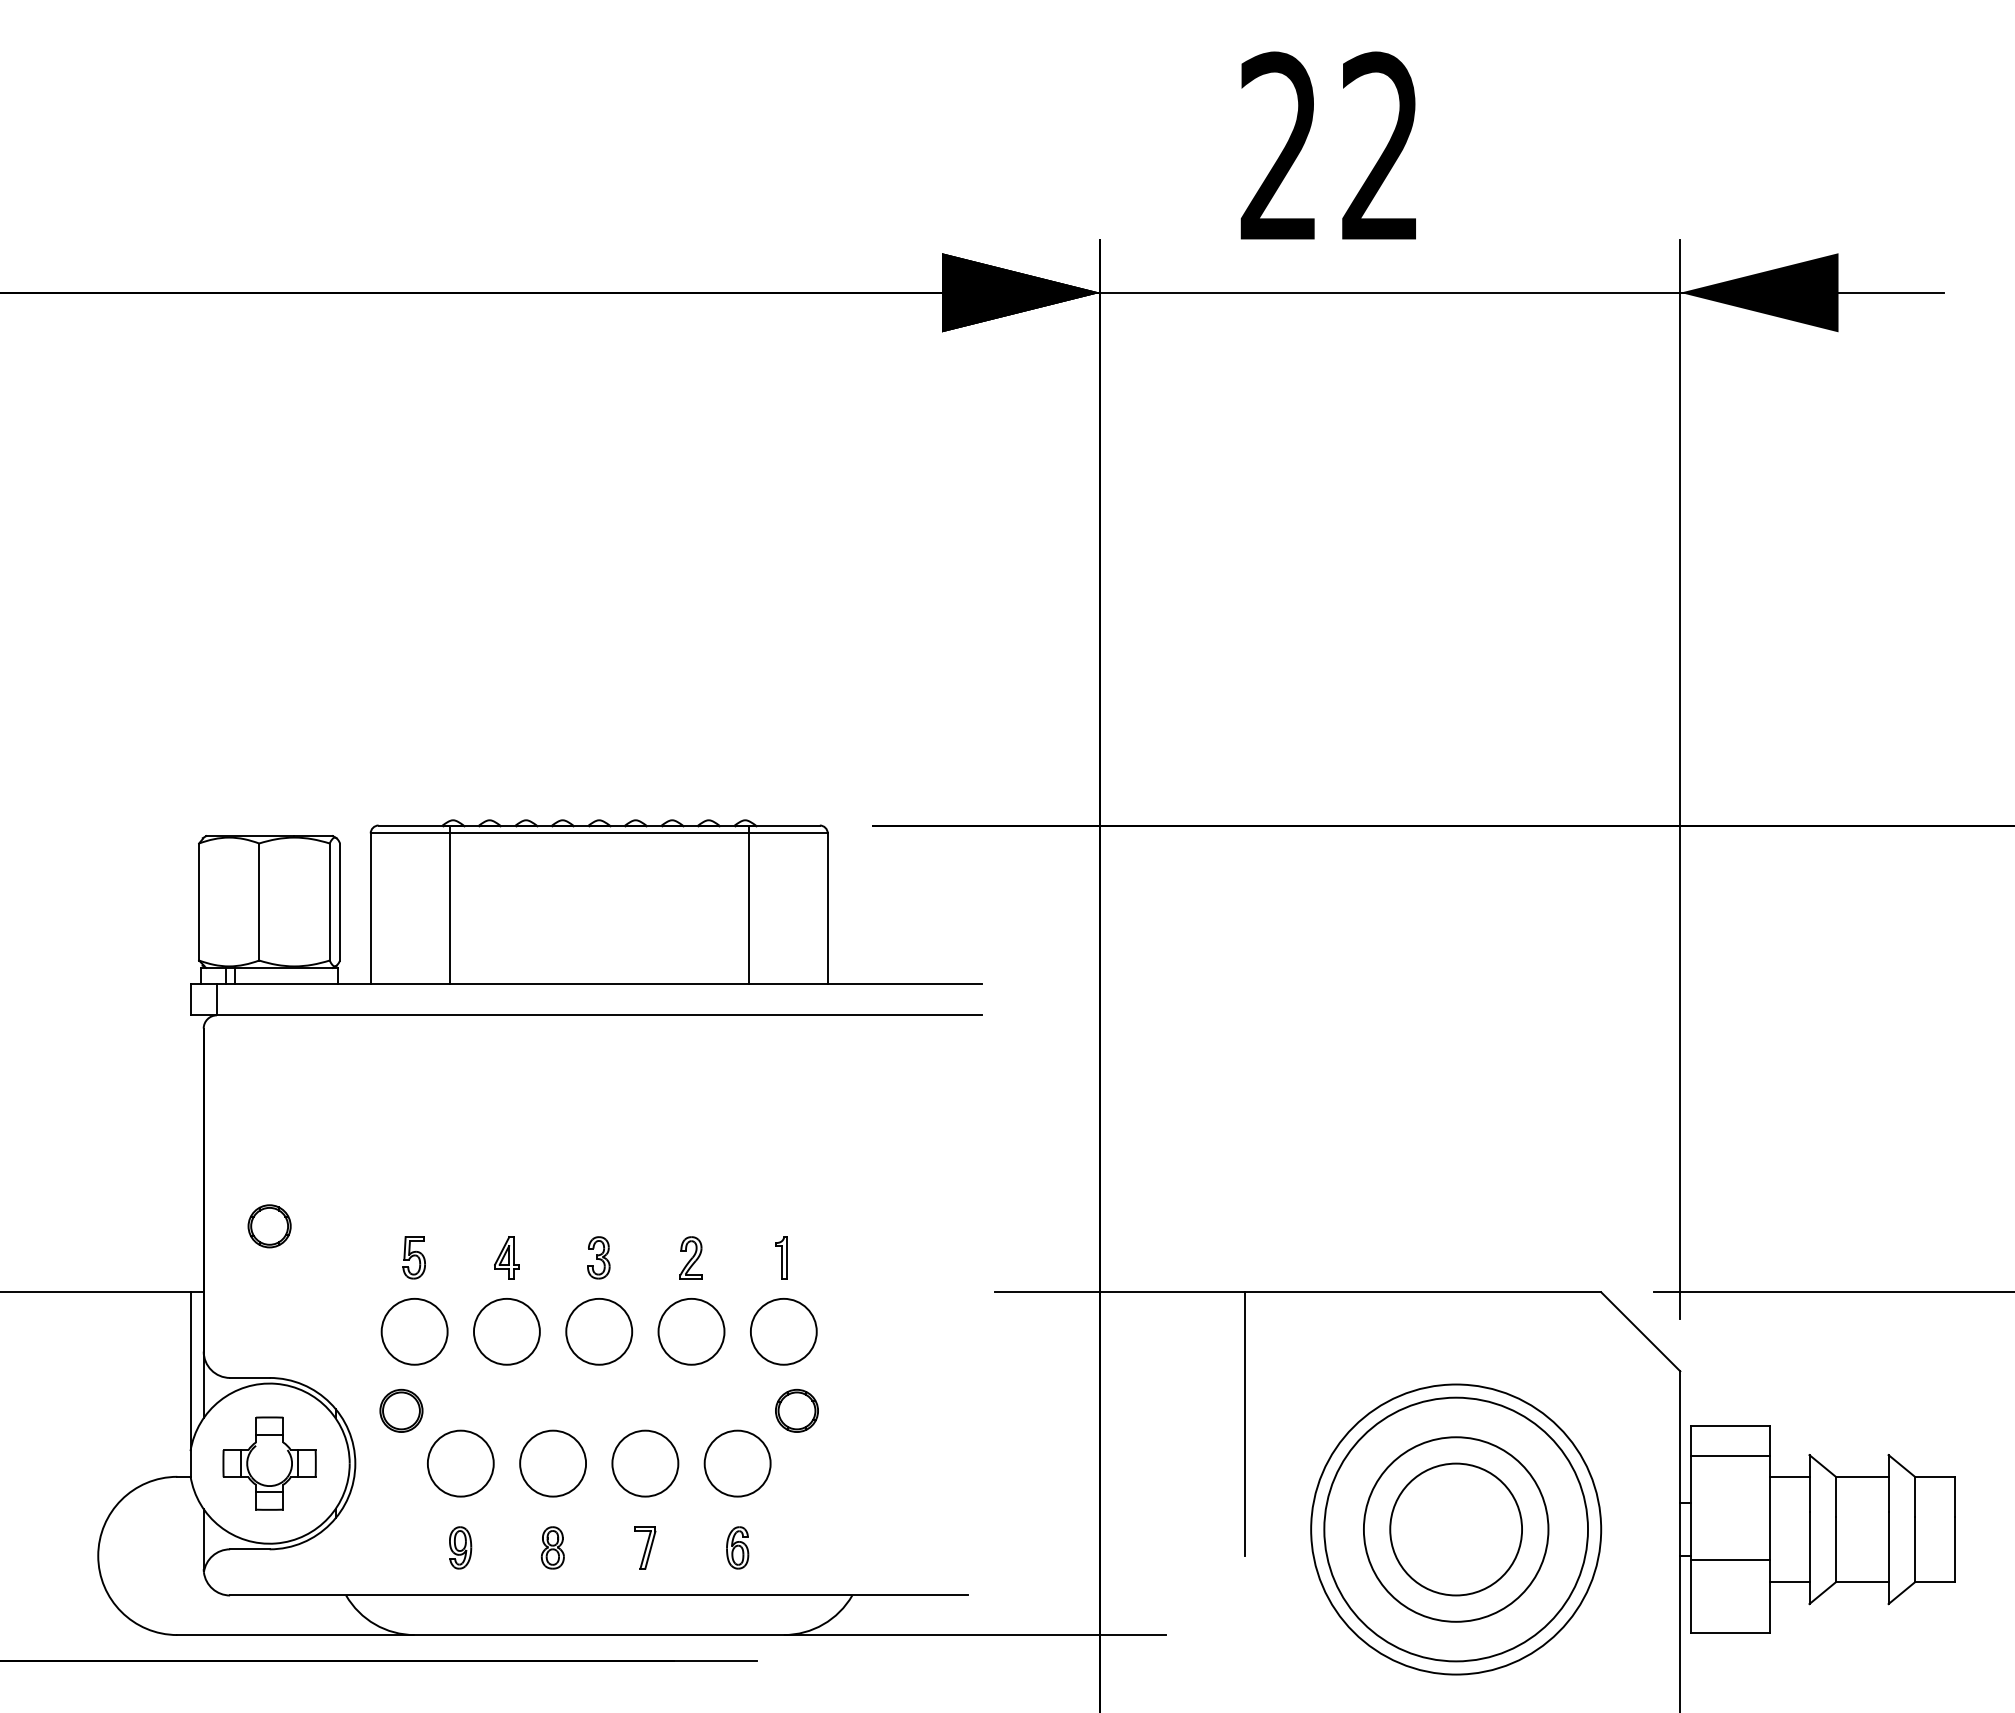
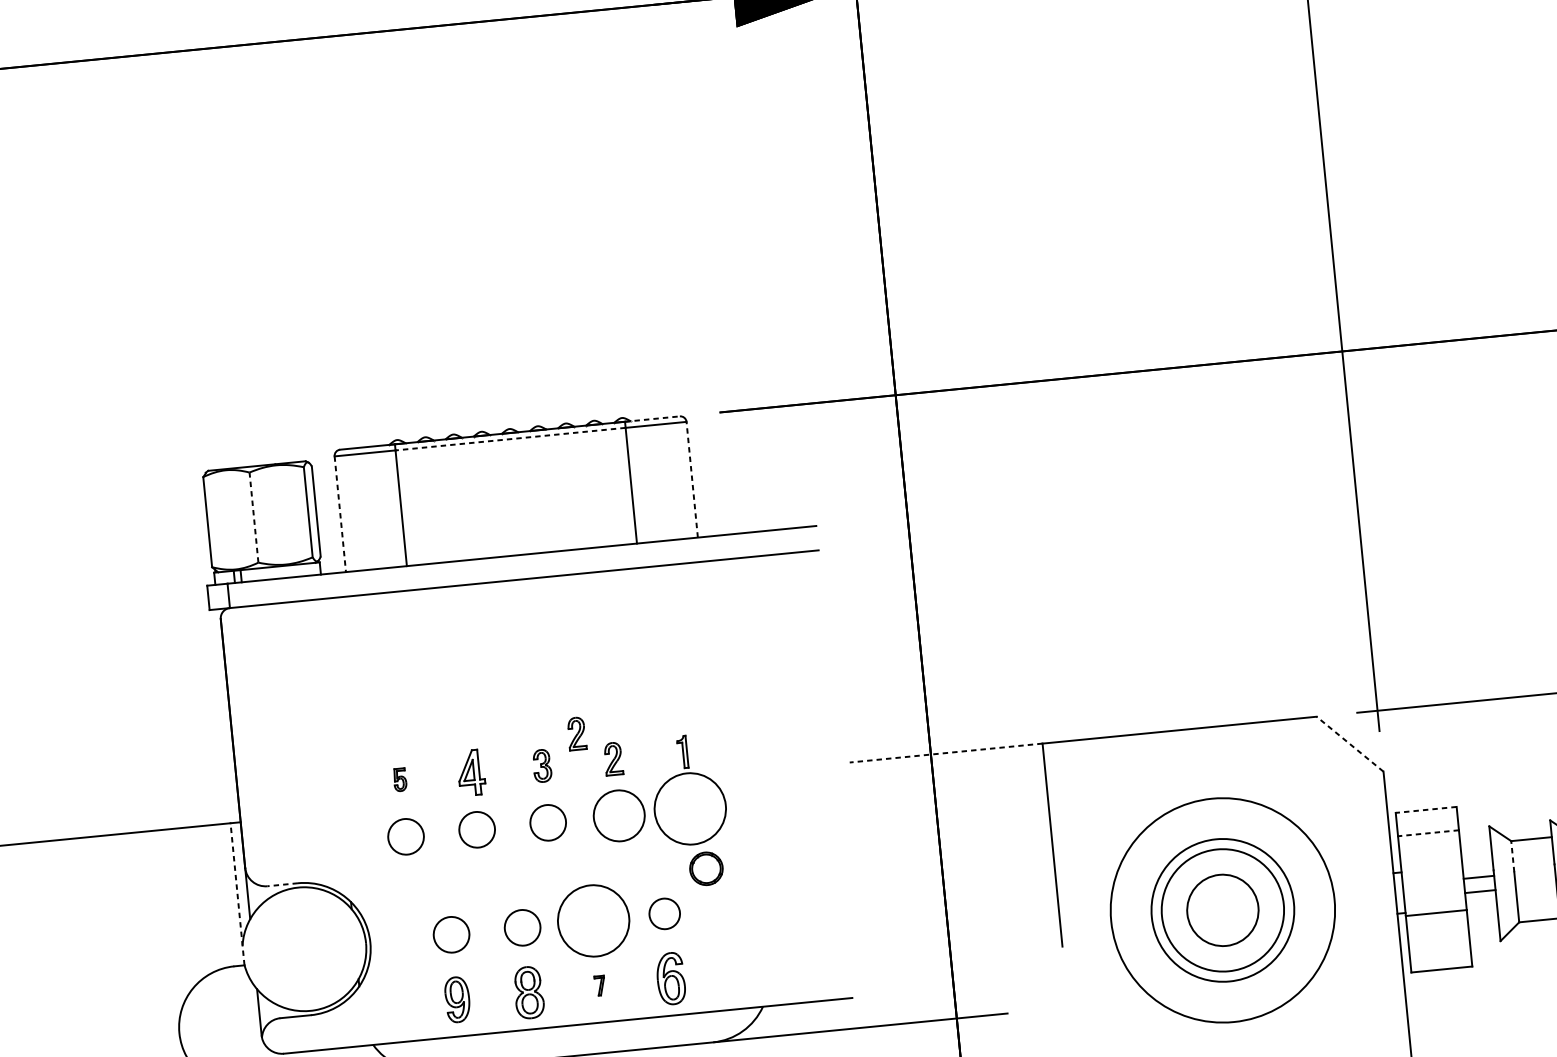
line: (784, 825) -> (652, 419), solid -> dashed
line: (598, 833) -> (510, 439), solid -> dashed
line: (259, 902) -> (254, 517), solid -> dashed
line: (827, 908) -> (692, 479), solid -> dashed
line: (370, 909) -> (340, 514), solid -> dashed
part: (646, 1220) -> (576, 733), added
part: (269, 1226) -> (286, 766), removed
part: (413, 1257) -> (399, 779), size x0.7
part: (506, 1257) -> (471, 772), size x1.4
line: (1119, 1292) -> (945, 753), solid -> dashed
circle: (414, 1331) -> (405, 836), size x0.7
circle: (506, 1331) -> (476, 829), size x0.7
circle: (599, 1331) -> (548, 822), size x0.7
circle: (783, 1331) -> (690, 808), size x1.4
line: (1640, 1331) -> (1349, 744), solid -> dashed
line: (249, 1377) -> (282, 884), solid -> dashed
line: (190, 1384) -> (237, 894), solid -> dashed
part: (401, 1410) -> (401, 898), removed
line: (1730, 1425) -> (1426, 809), solid -> dashed
line: (1730, 1456) -> (1428, 833), solid -> dashed
part: (269, 1463) -> (304, 949), removed
circle: (460, 1463) -> (451, 934), size x0.7
circle: (553, 1463) -> (522, 927), size x0.7
circle: (645, 1463) -> (593, 920), size x1.4
circle: (737, 1463) -> (664, 913), size x0.6
line: (1789, 1476) -> (1480, 891), moved
line: (1835, 1496) -> (1512, 856), solid -> dashed
circle: (1456, 1529) -> (1223, 910), size x0.6
circle: (1456, 1529) -> (1223, 910), size x0.7
part: (460, 1547) -> (457, 999), size x1.4
part: (552, 1547) -> (528, 992), size x1.6
part: (645, 1547) -> (600, 985), size x0.6
part: (737, 1547) -> (670, 978), size x1.6
line: (1789, 1582) -> (1478, 877), moved

